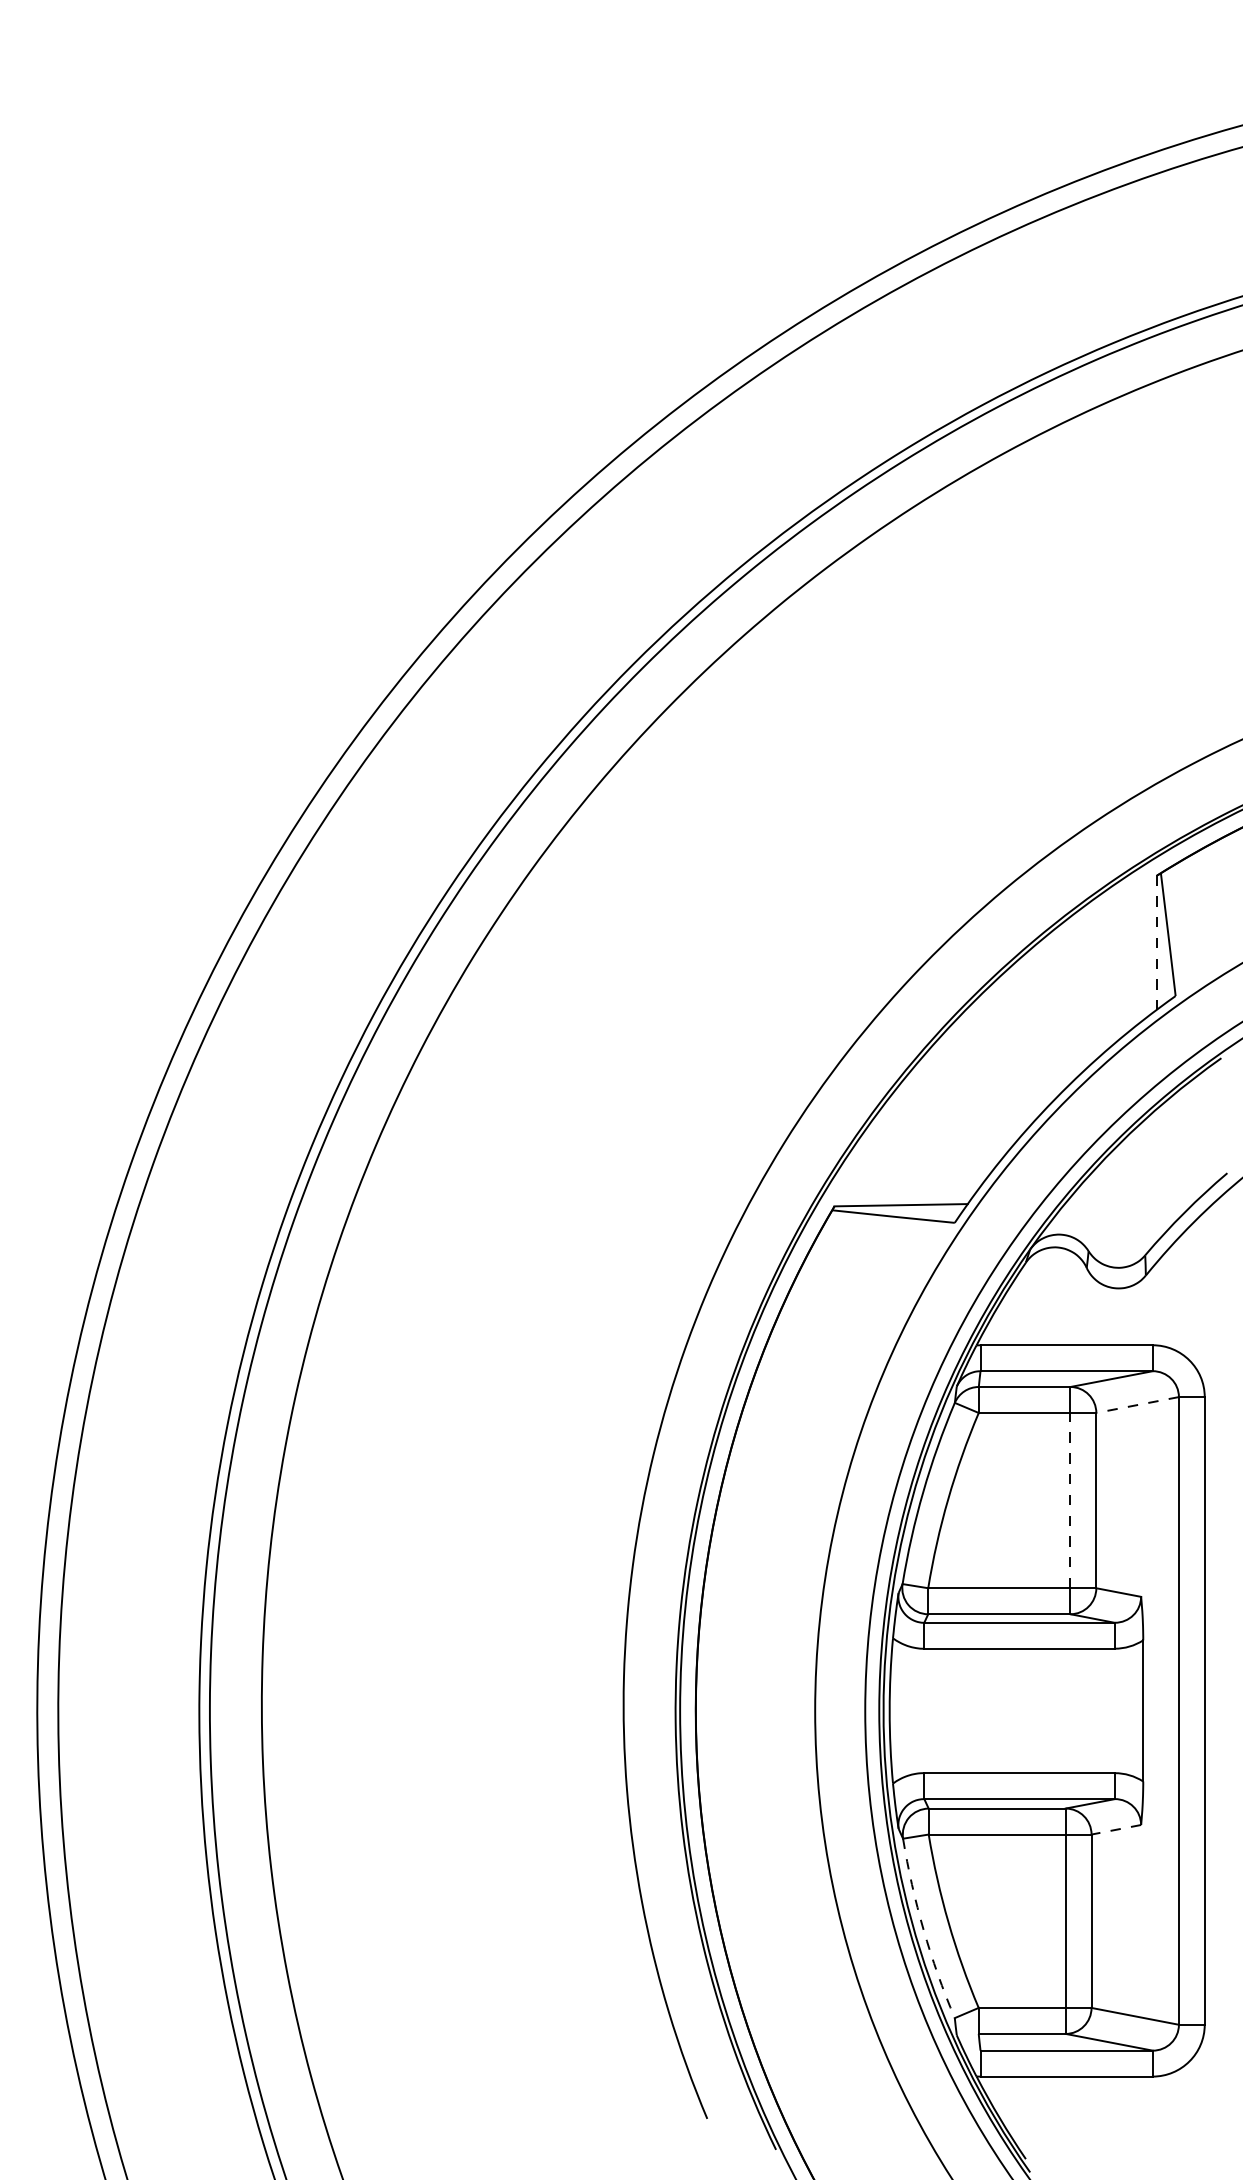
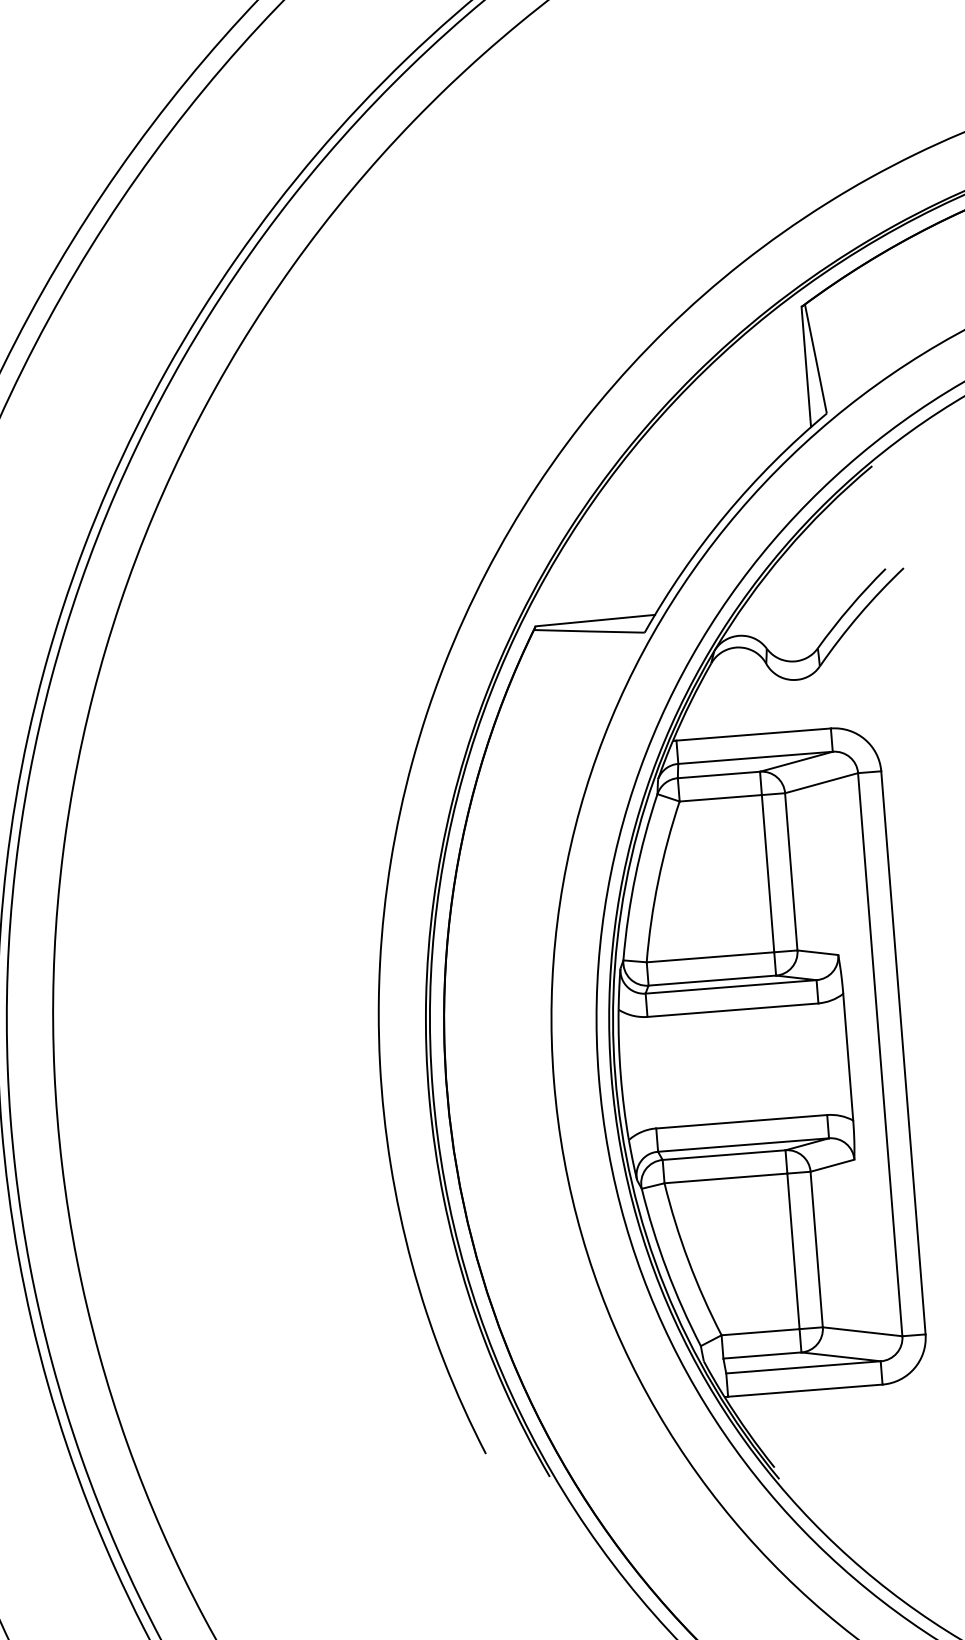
line: (1156, 943) -> (805, 367), dashed -> solid
line: (1137, 1405) -> (821, 783), dashed -> solid
line: (1070, 1500) -> (768, 873), dashed -> solid
line: (1115, 1829) -> (831, 1165), dashed -> solid
arc: (923, 1929) -> (666, 1268), dashed -> solid

